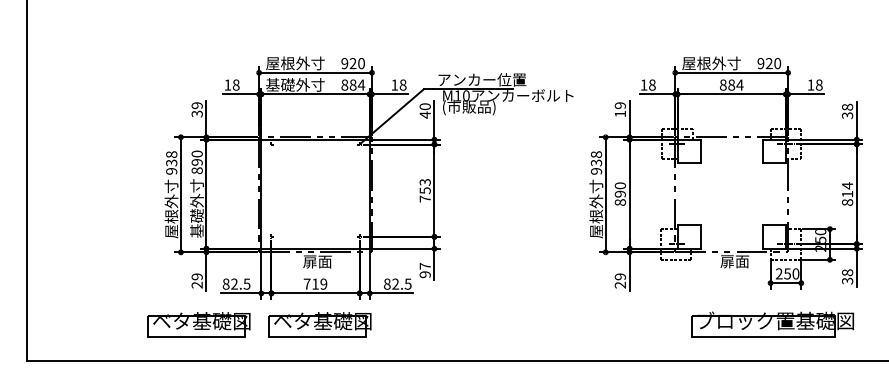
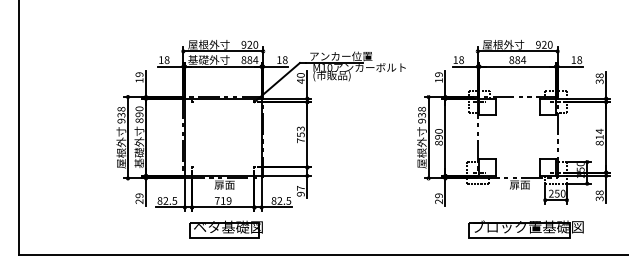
text: (196, 113) -> (139, 80), 39 -> 19
part: (198, 324) -> (140, 229), removed
part: (772, 324) -> (526, 229), moved

